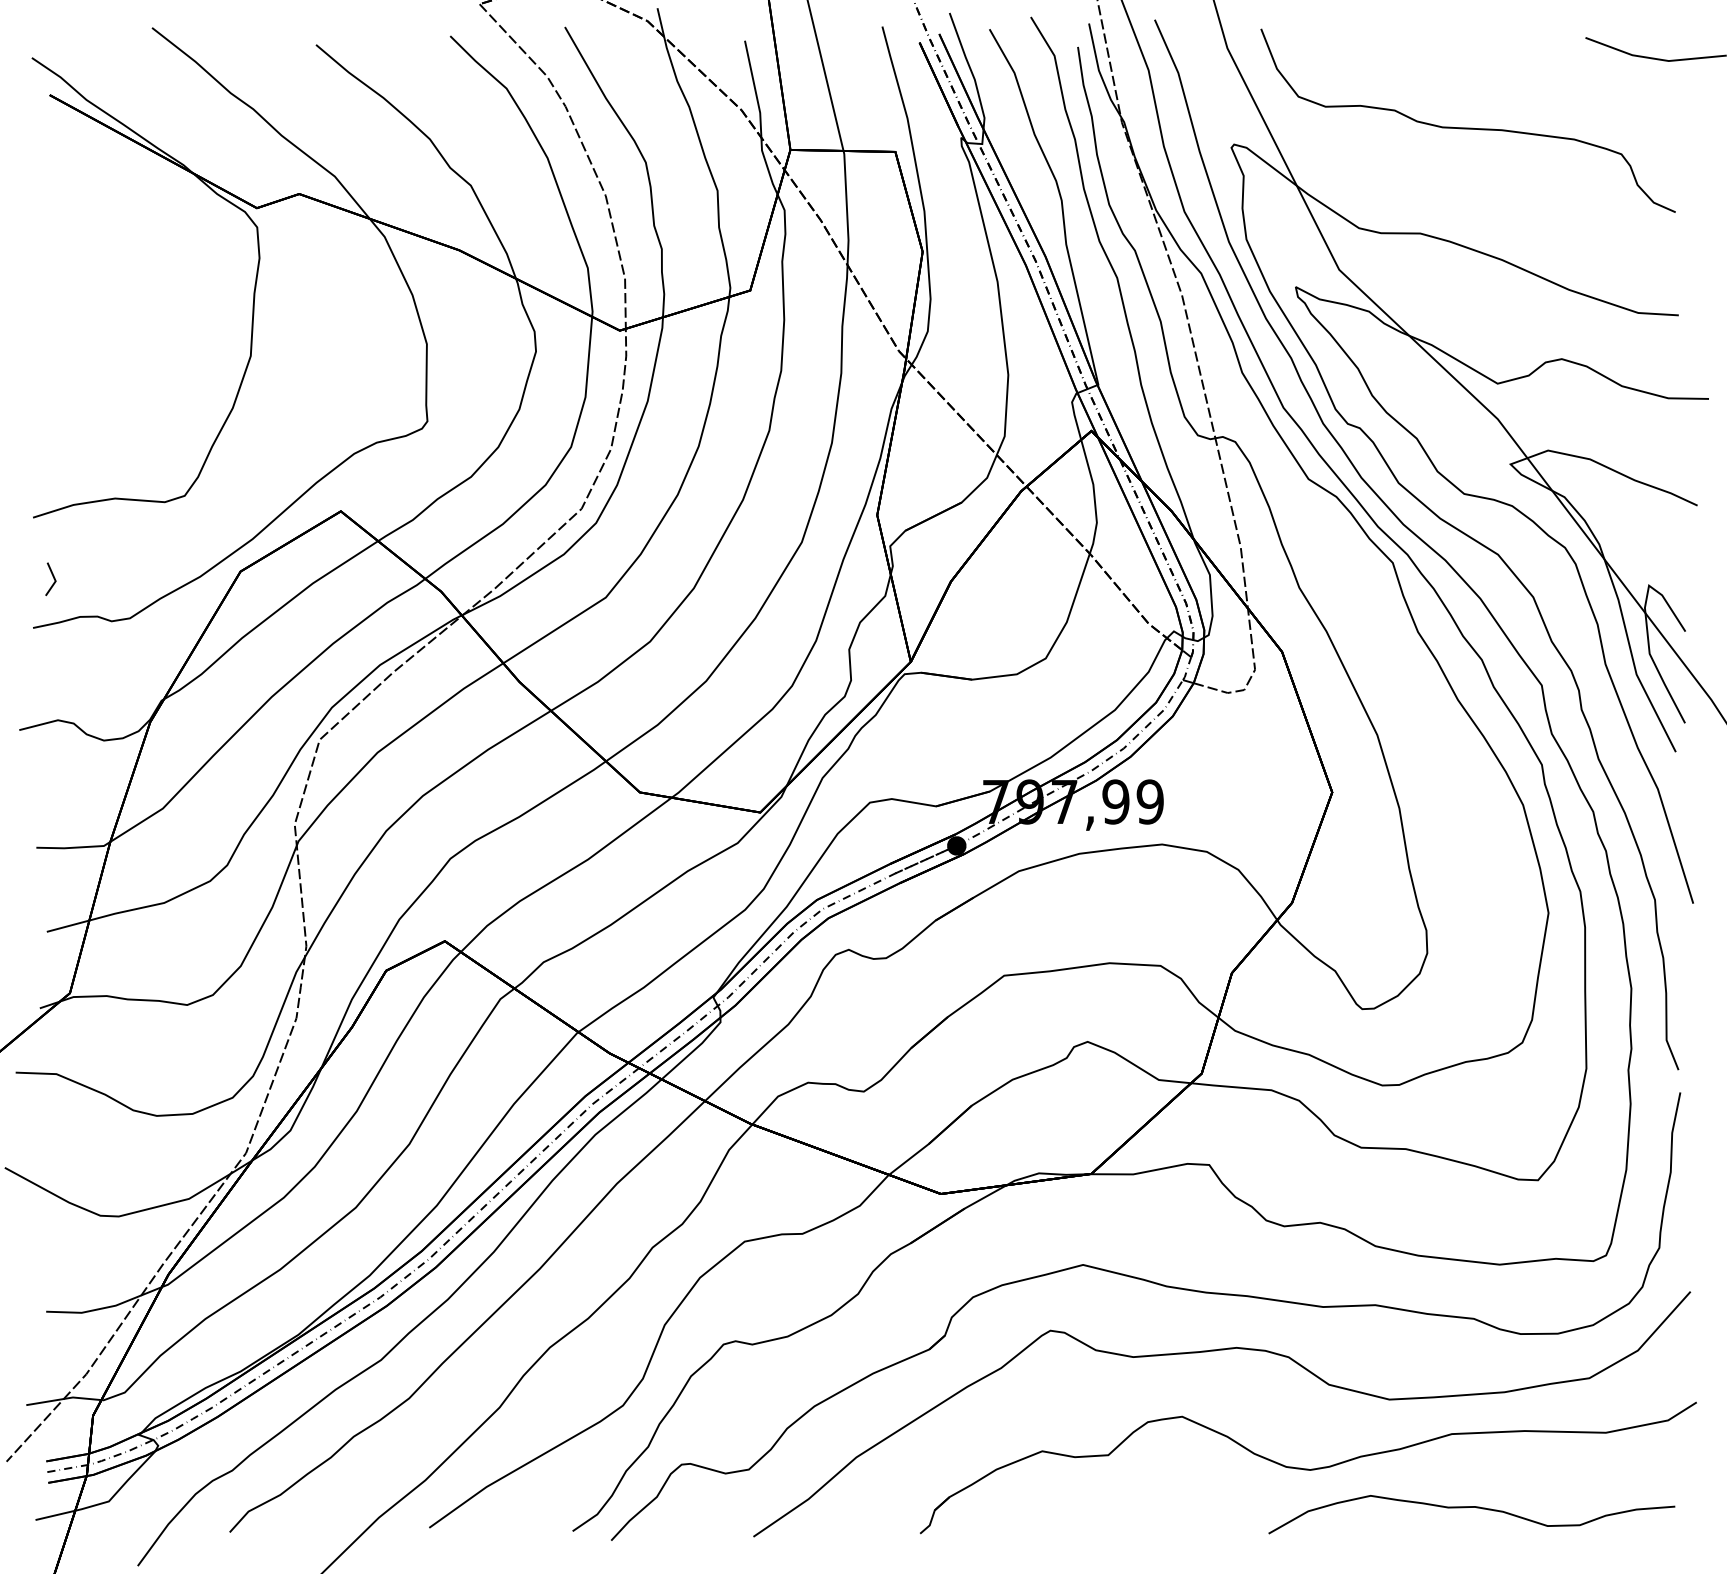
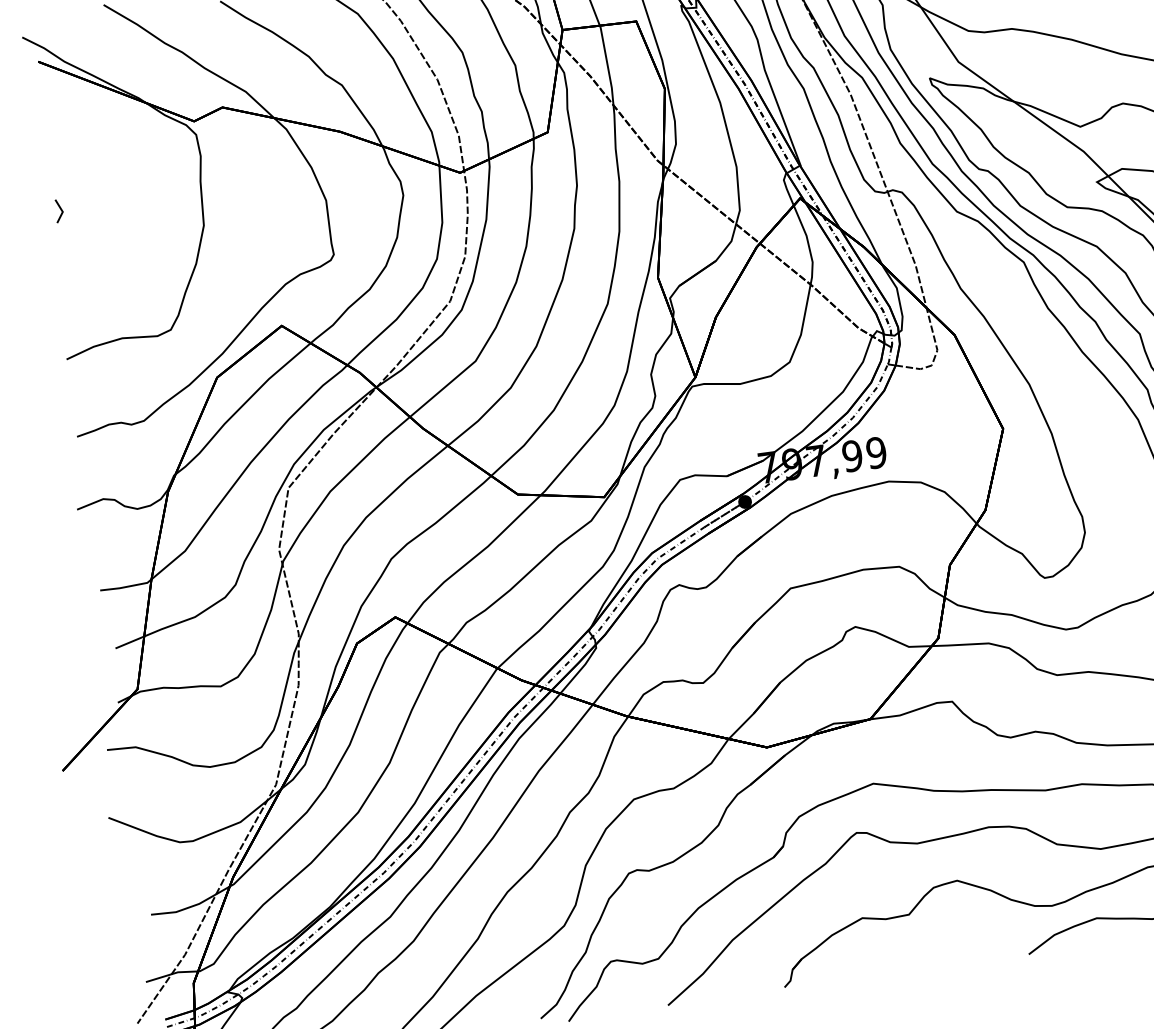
line: (53, 578) -> (61, 210), moved

